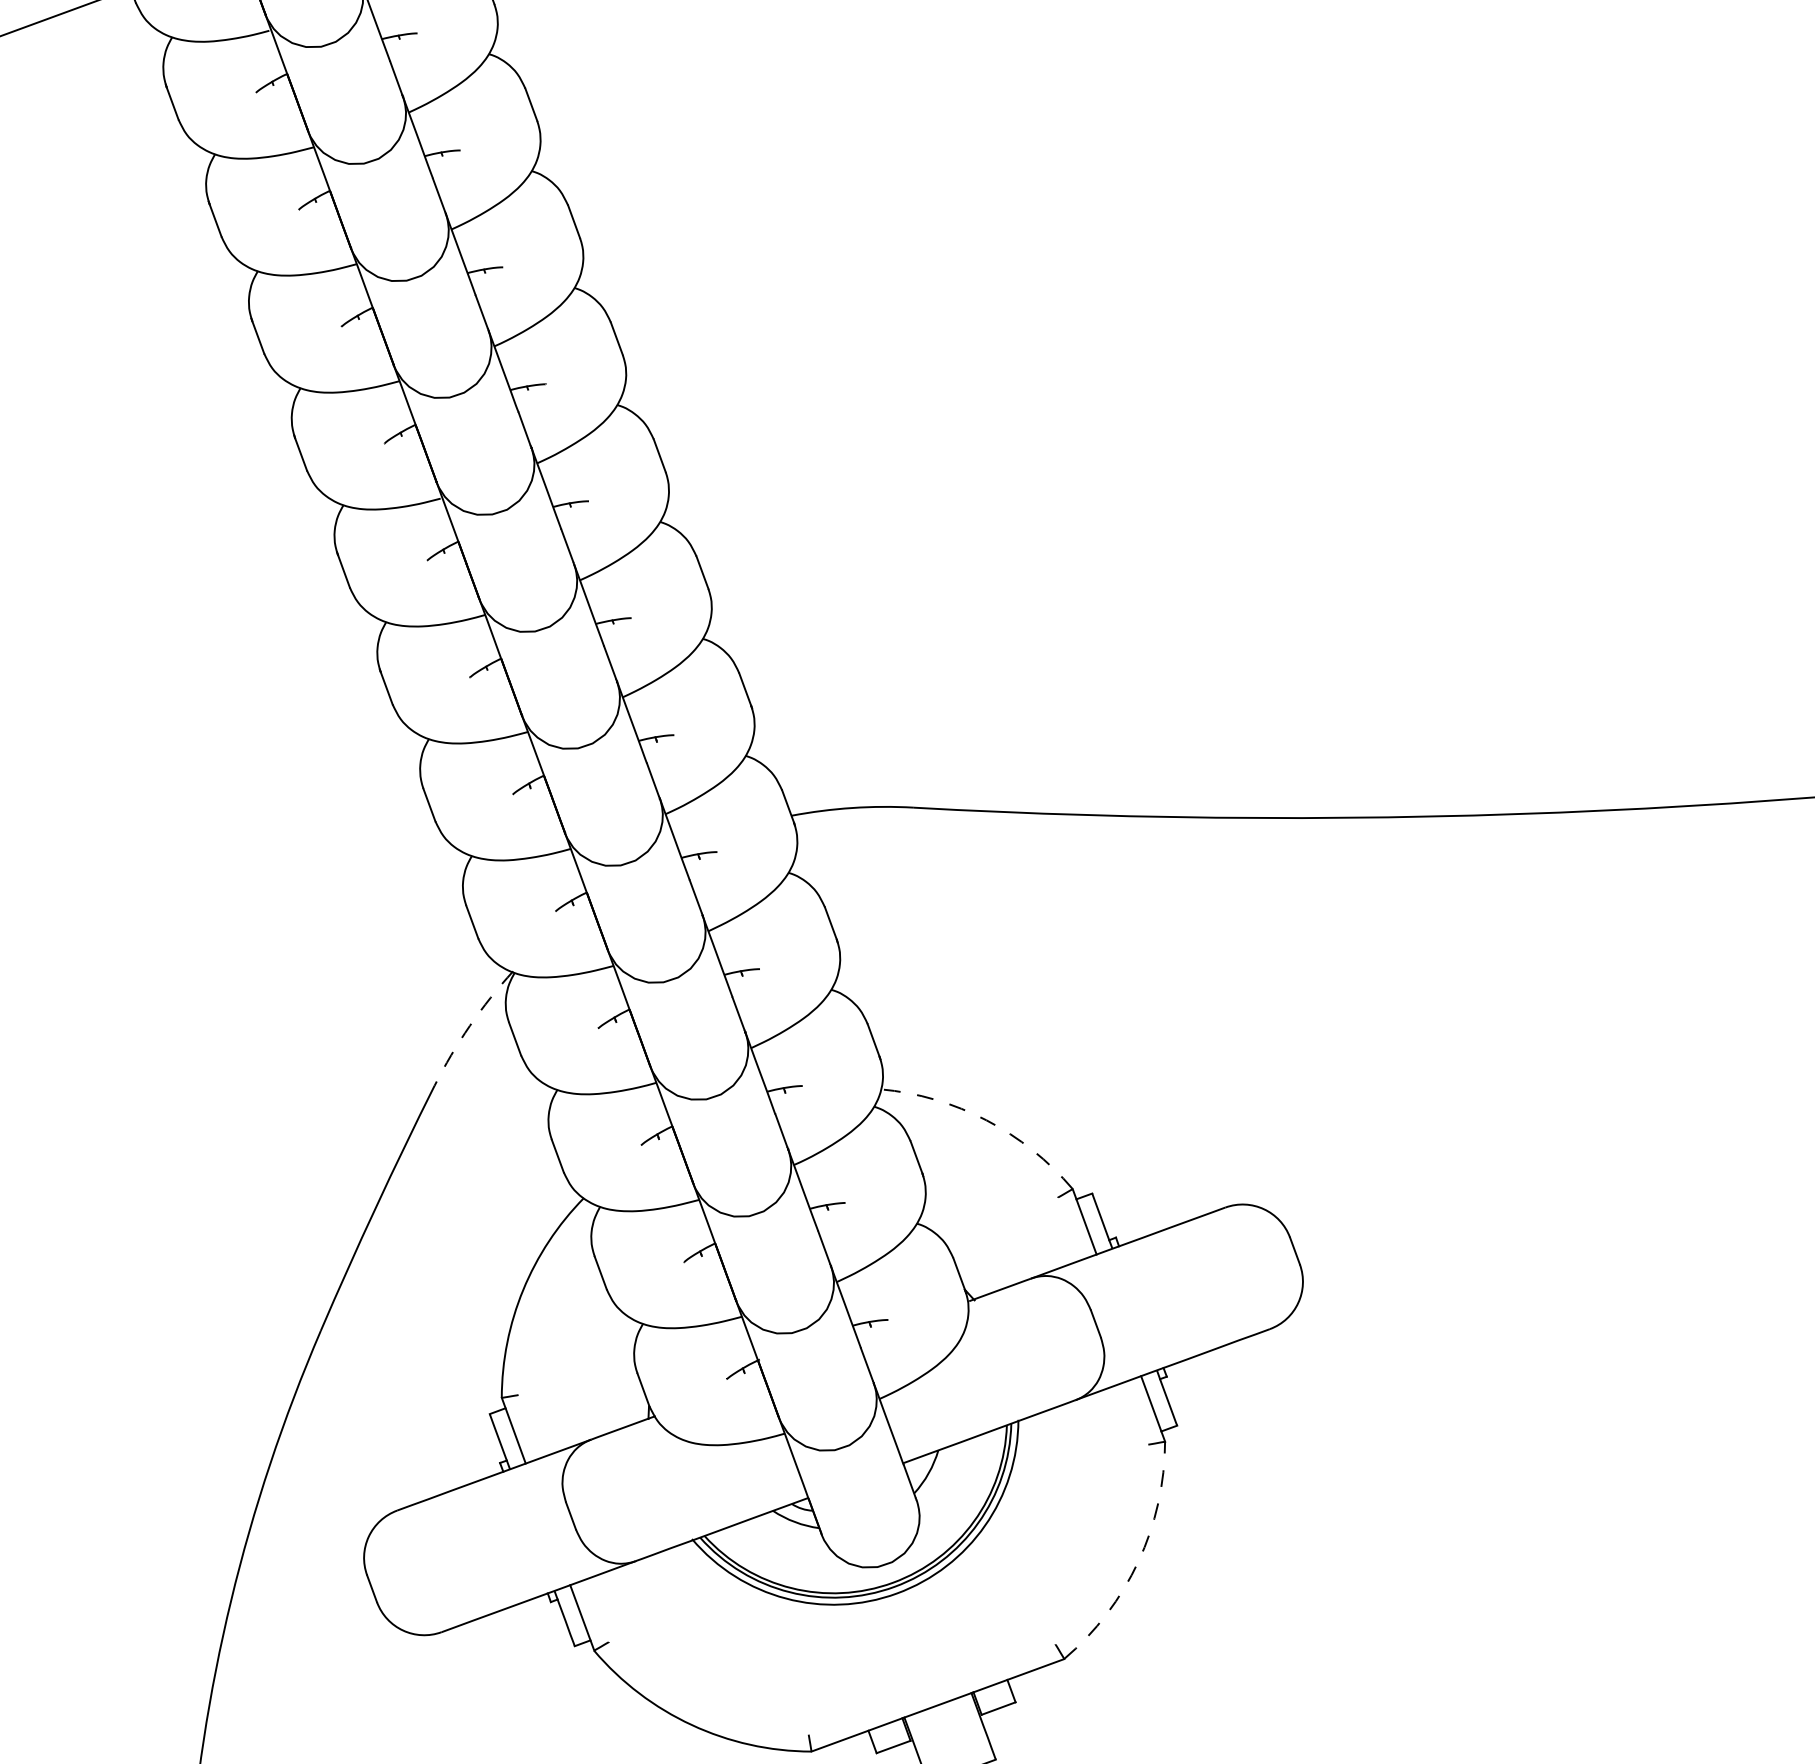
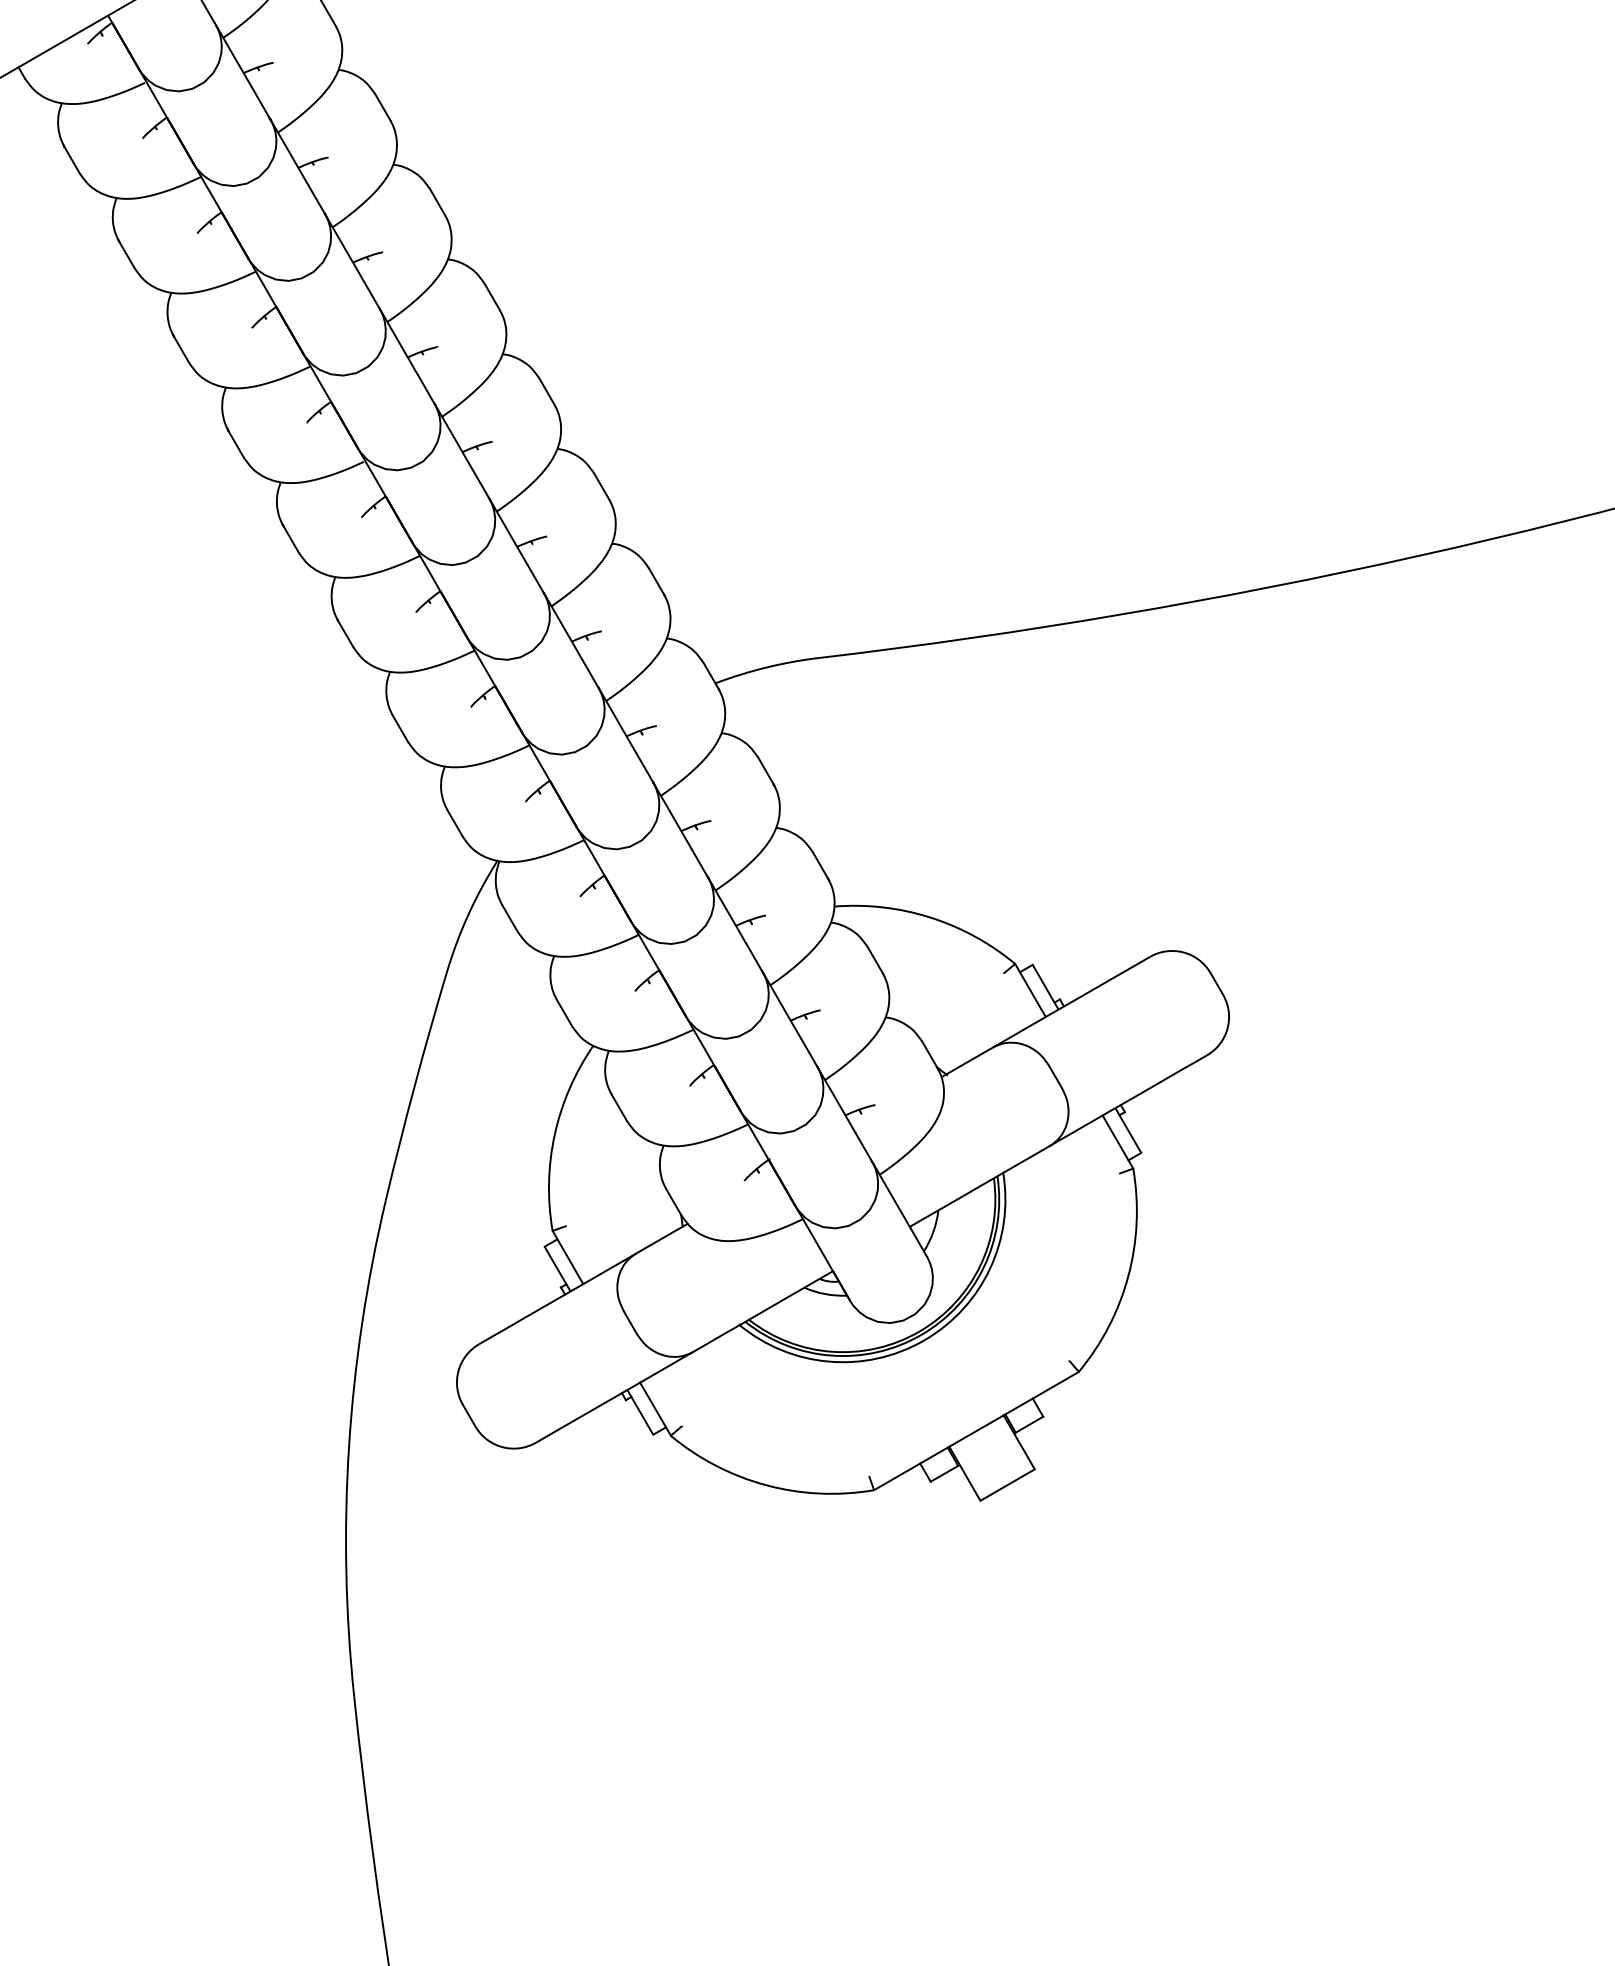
arc: (469, 1025) -> (468, 913), dashed -> solid
arc: (986, 1120) -> (930, 917), dashed -> solid
arc: (1138, 1561) -> (1128, 1276), dashed -> solid

